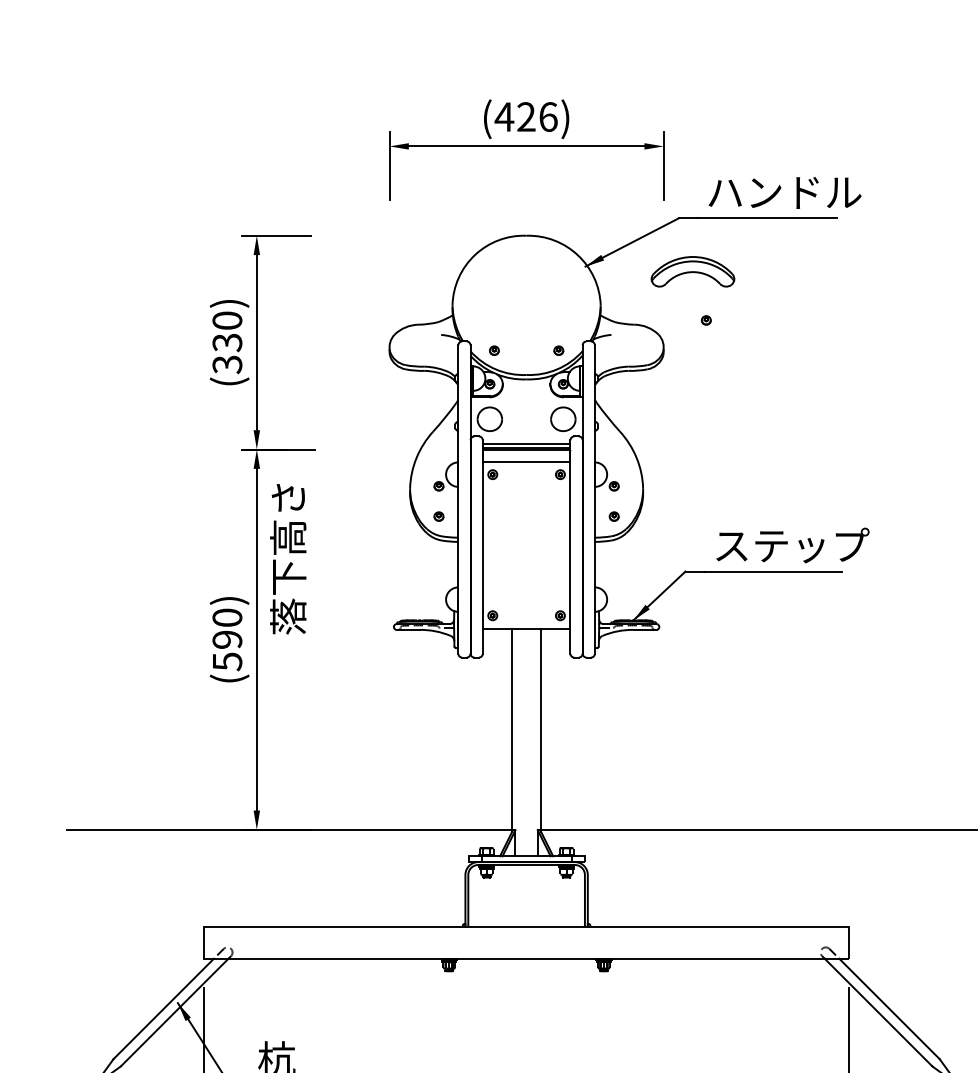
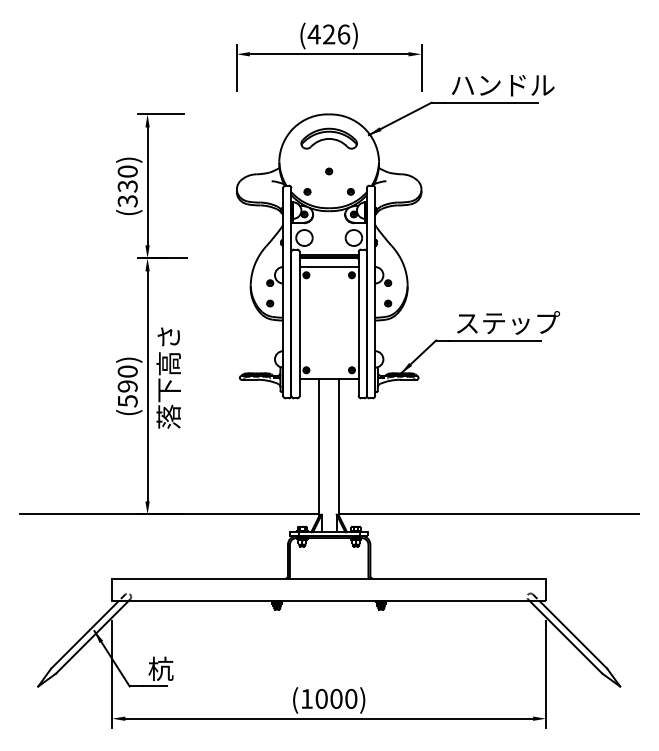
part: (691, 271) -> (328, 138), moved
part: (706, 320) -> (329, 171), moved
text: (287, 558) -> (168, 377), moved

